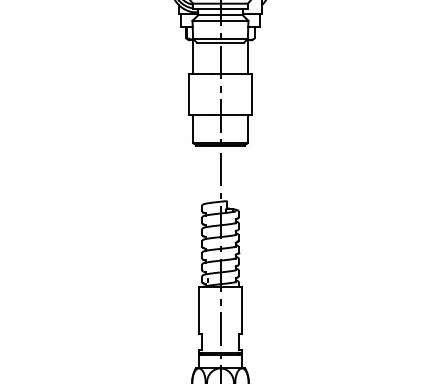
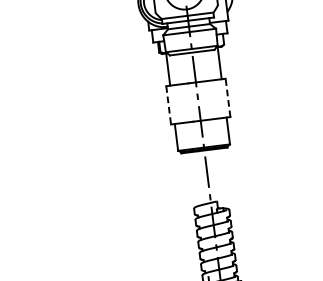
line: (251, 94) -> (227, 97), solid -> dashed
line: (189, 95) -> (169, 106), solid -> dashed

